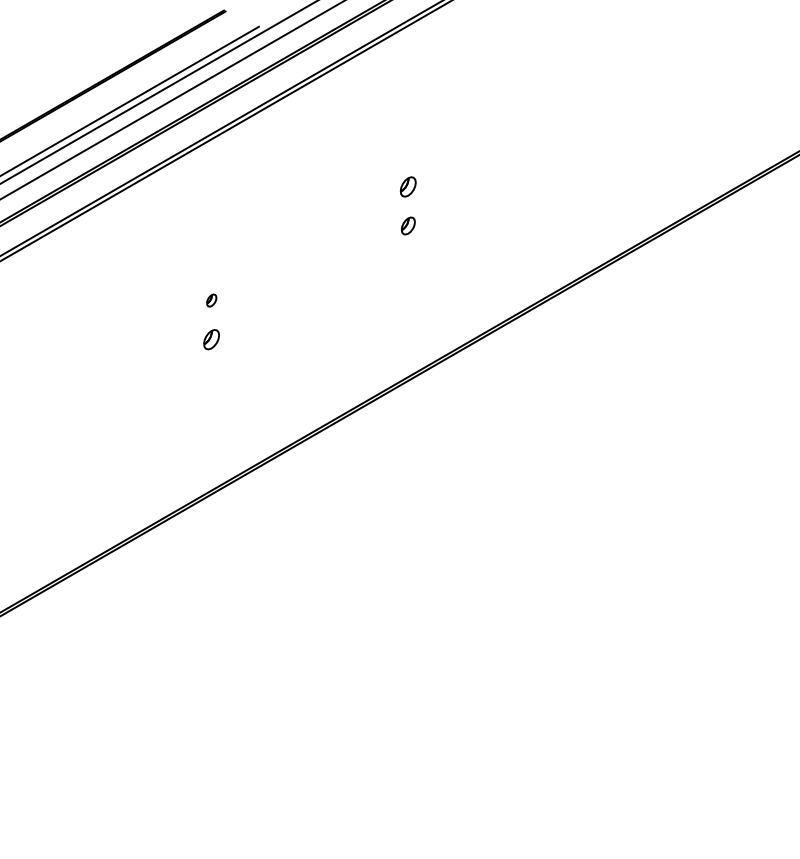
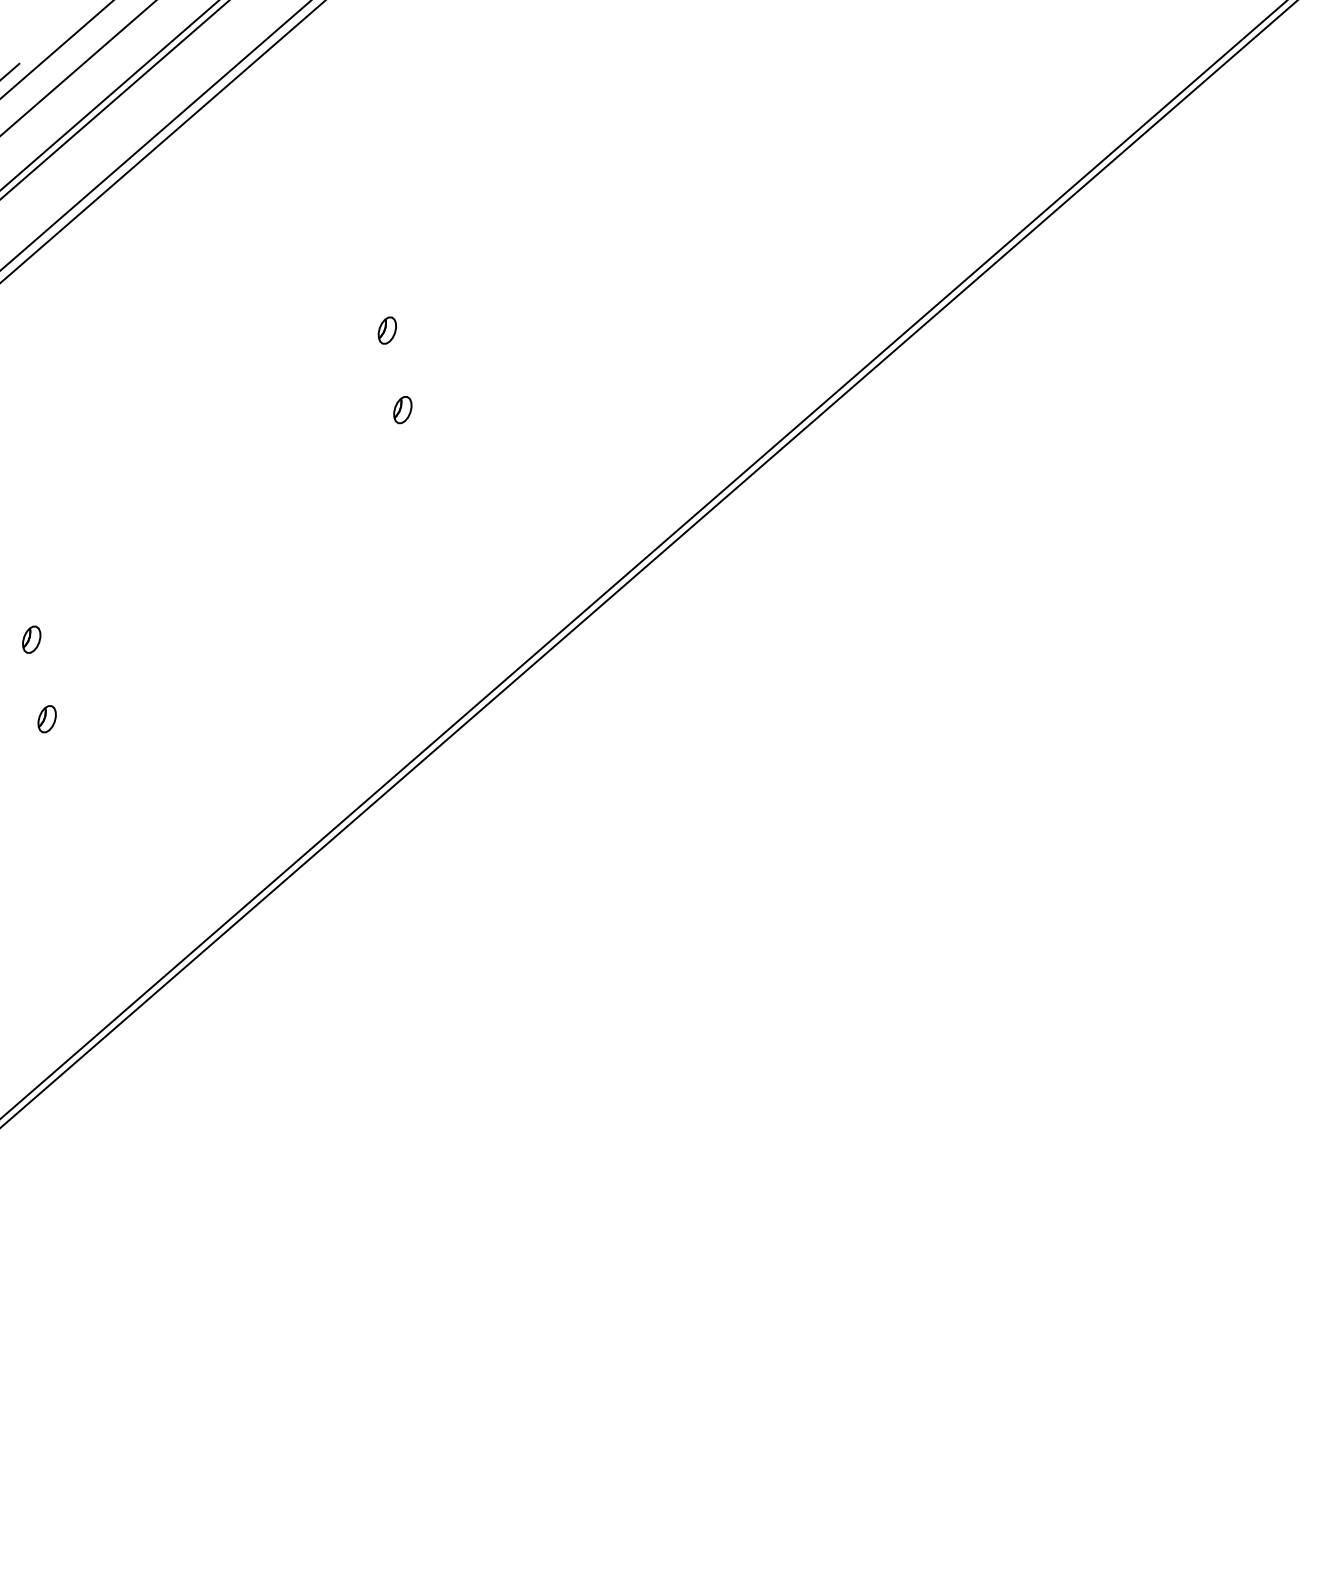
part: (408, 186) -> (387, 329), size x0.62
part: (408, 225) -> (402, 409), size x0.71
part: (211, 339) -> (46, 719), size x0.62

